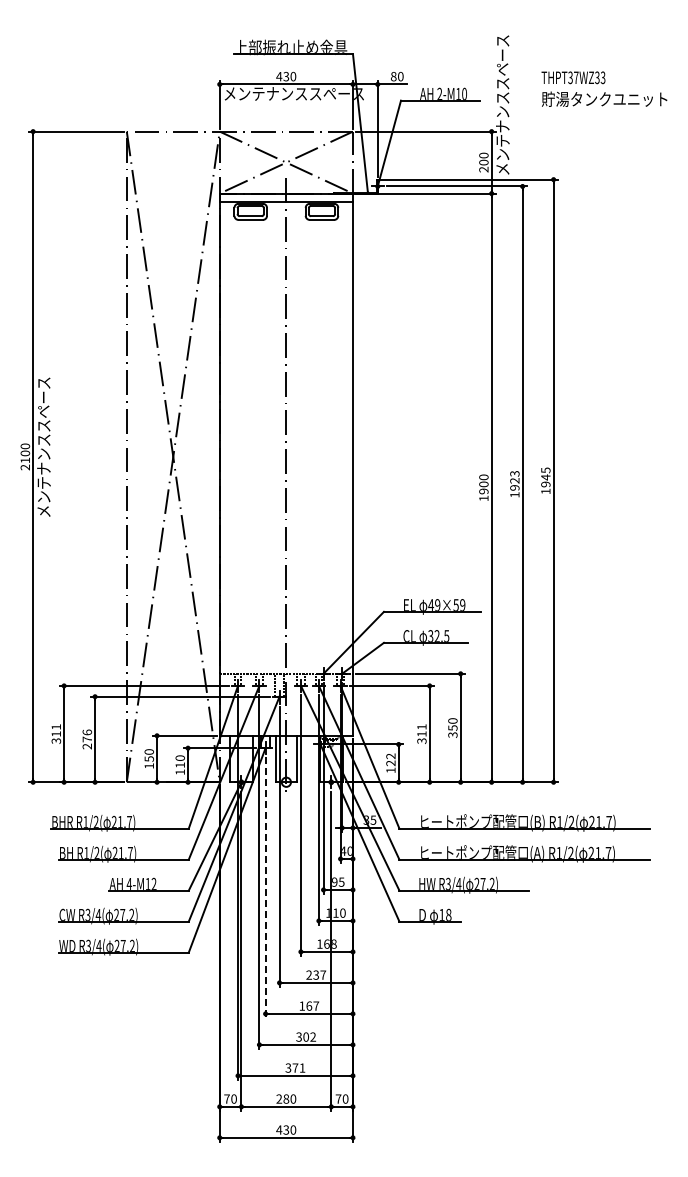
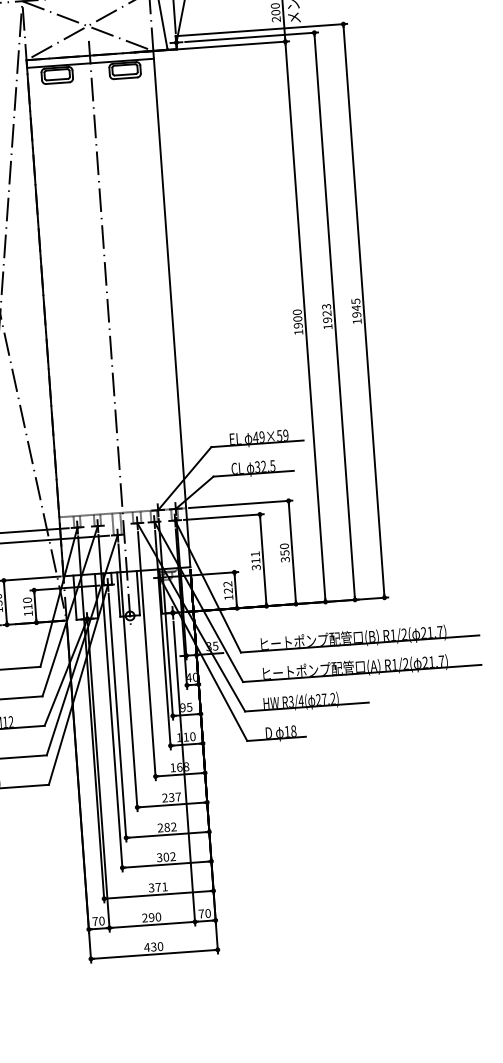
line: (265, 888) -> (117, 718), dashed -> solid
text: (309, 1005) -> (167, 826), 167 -> 282
text: (286, 1098) -> (151, 916), 280 -> 290

